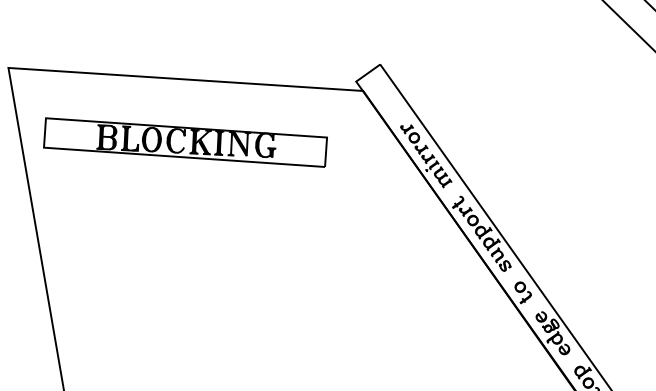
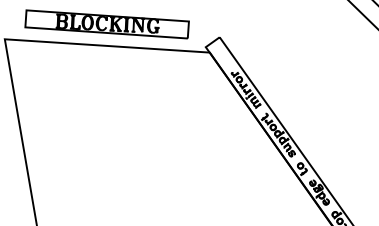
part: (184, 142) -> (106, 24), moved

